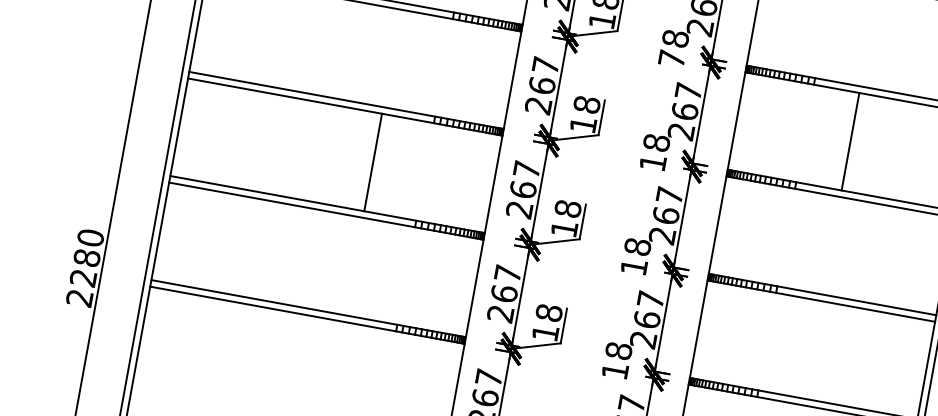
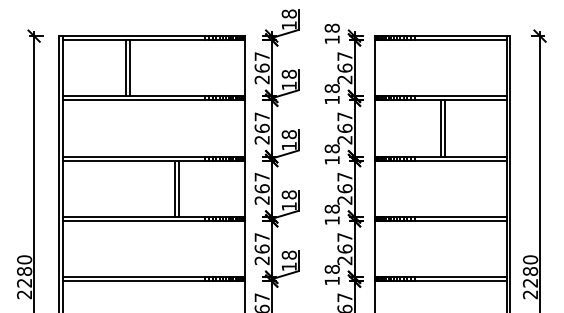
text: (670, 59) -> (331, 100), 78 -> 18
line: (856, 142) -> (444, 128), added
line: (380, 163) -> (179, 188), added

